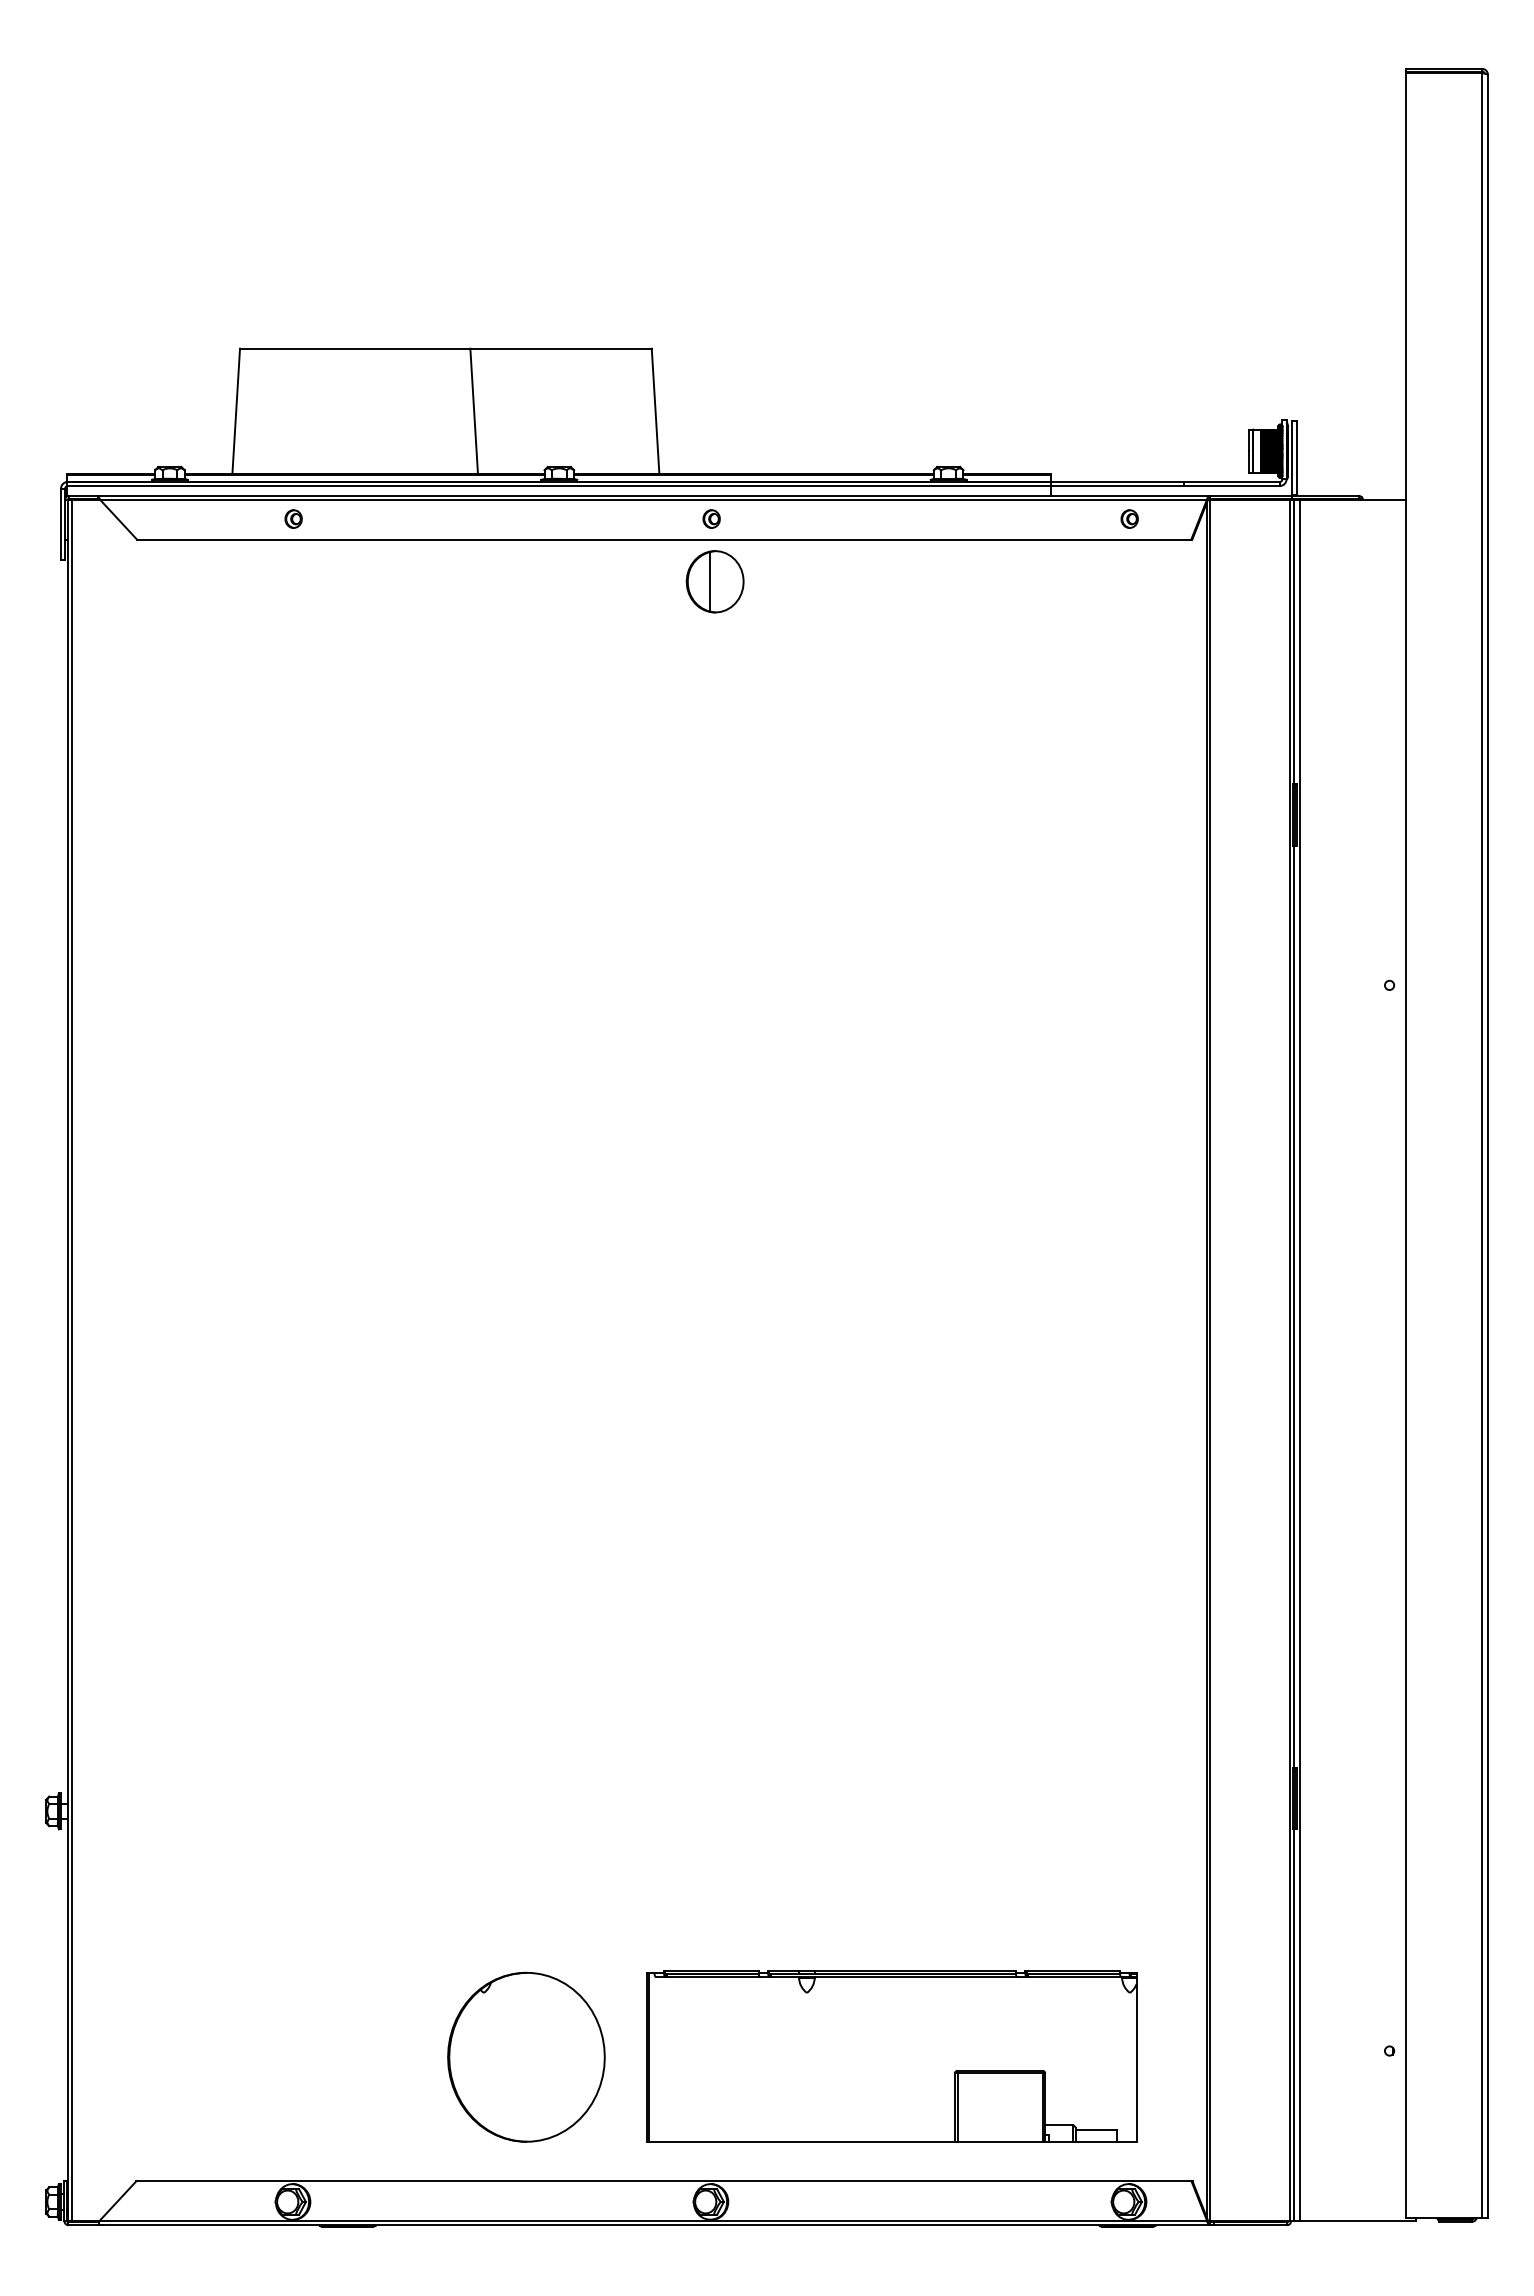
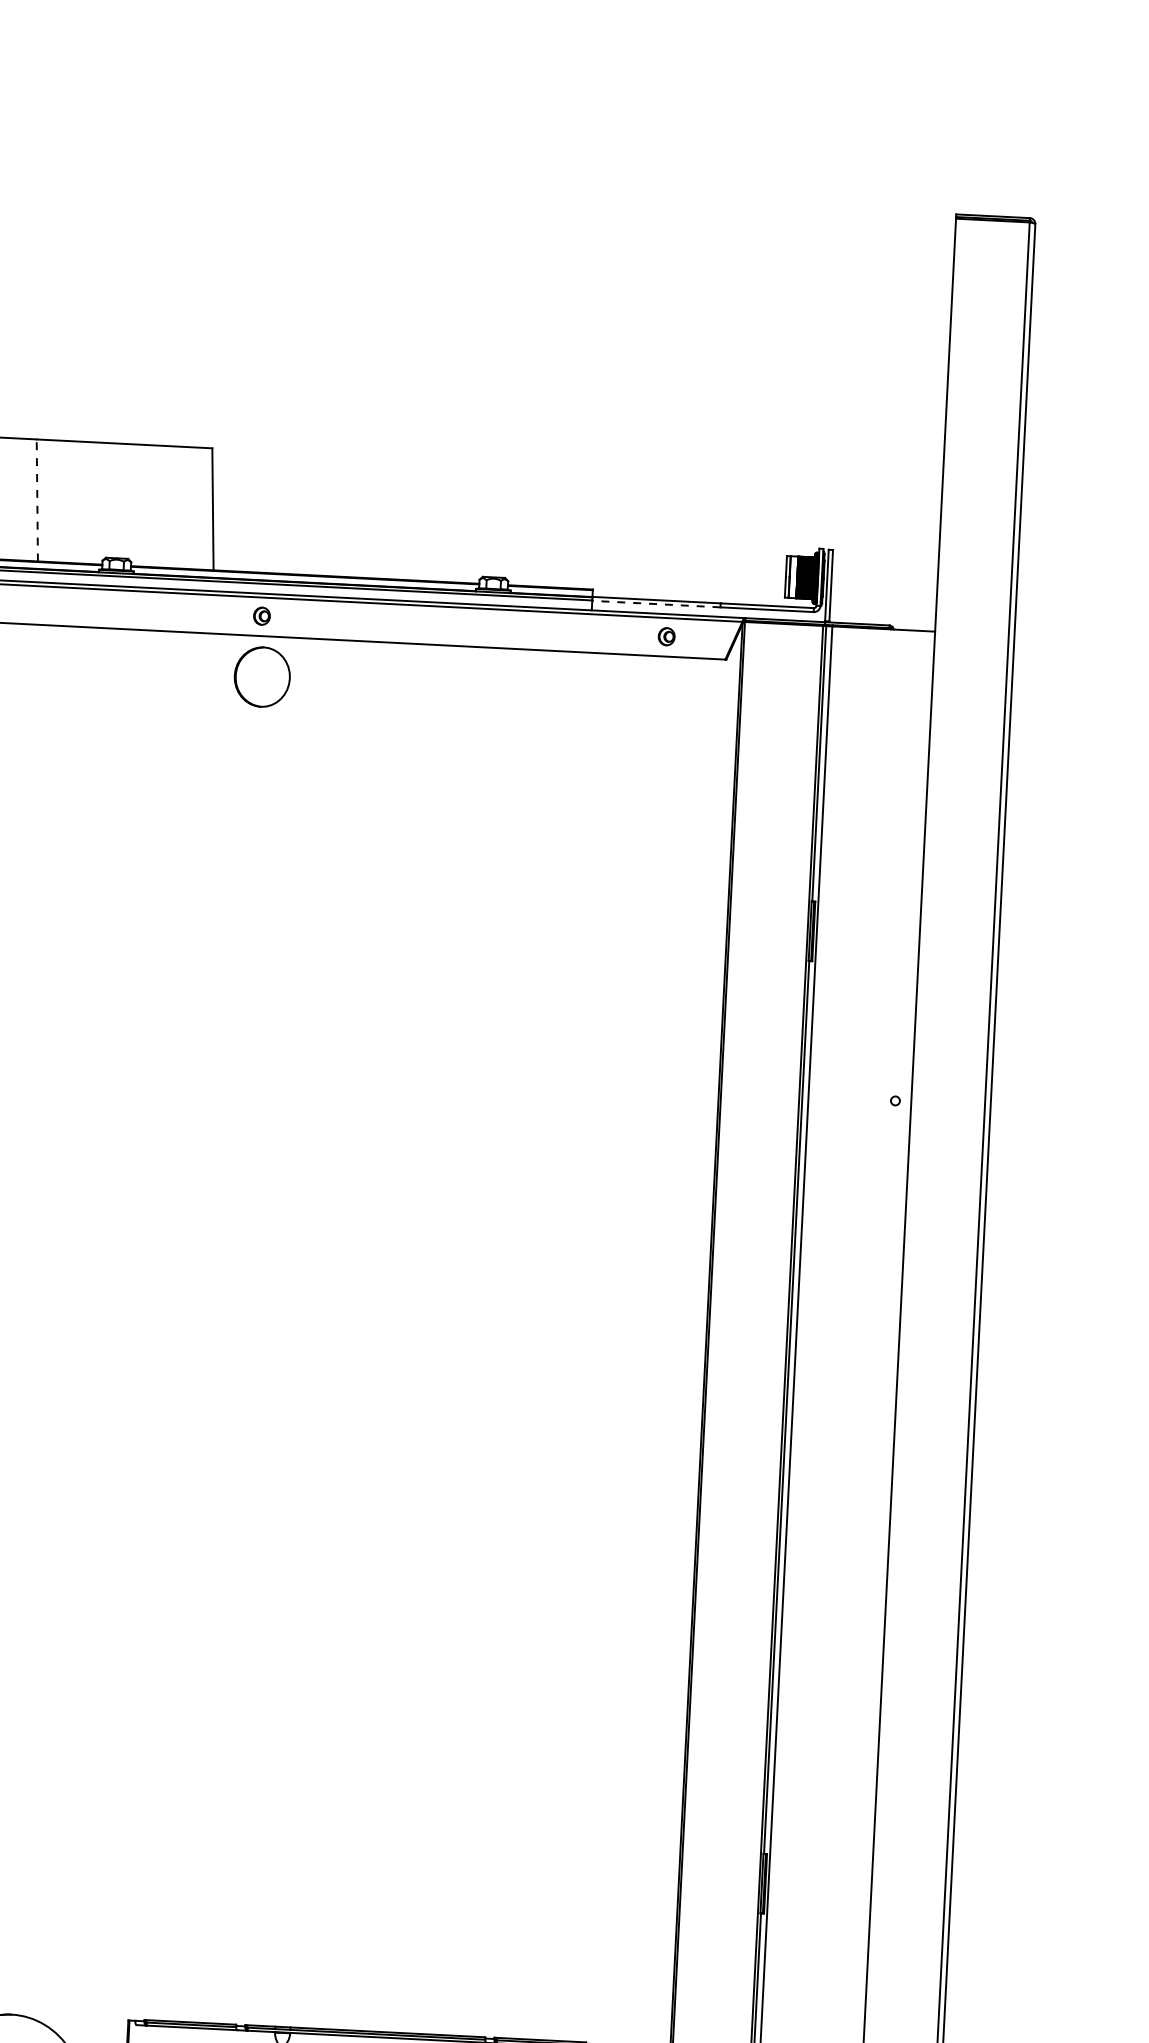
line: (474, 411) -> (37, 500), solid -> dashed
line: (1116, 486) -> (655, 604), solid -> dashed
line: (710, 581) -> (257, 676), removed

